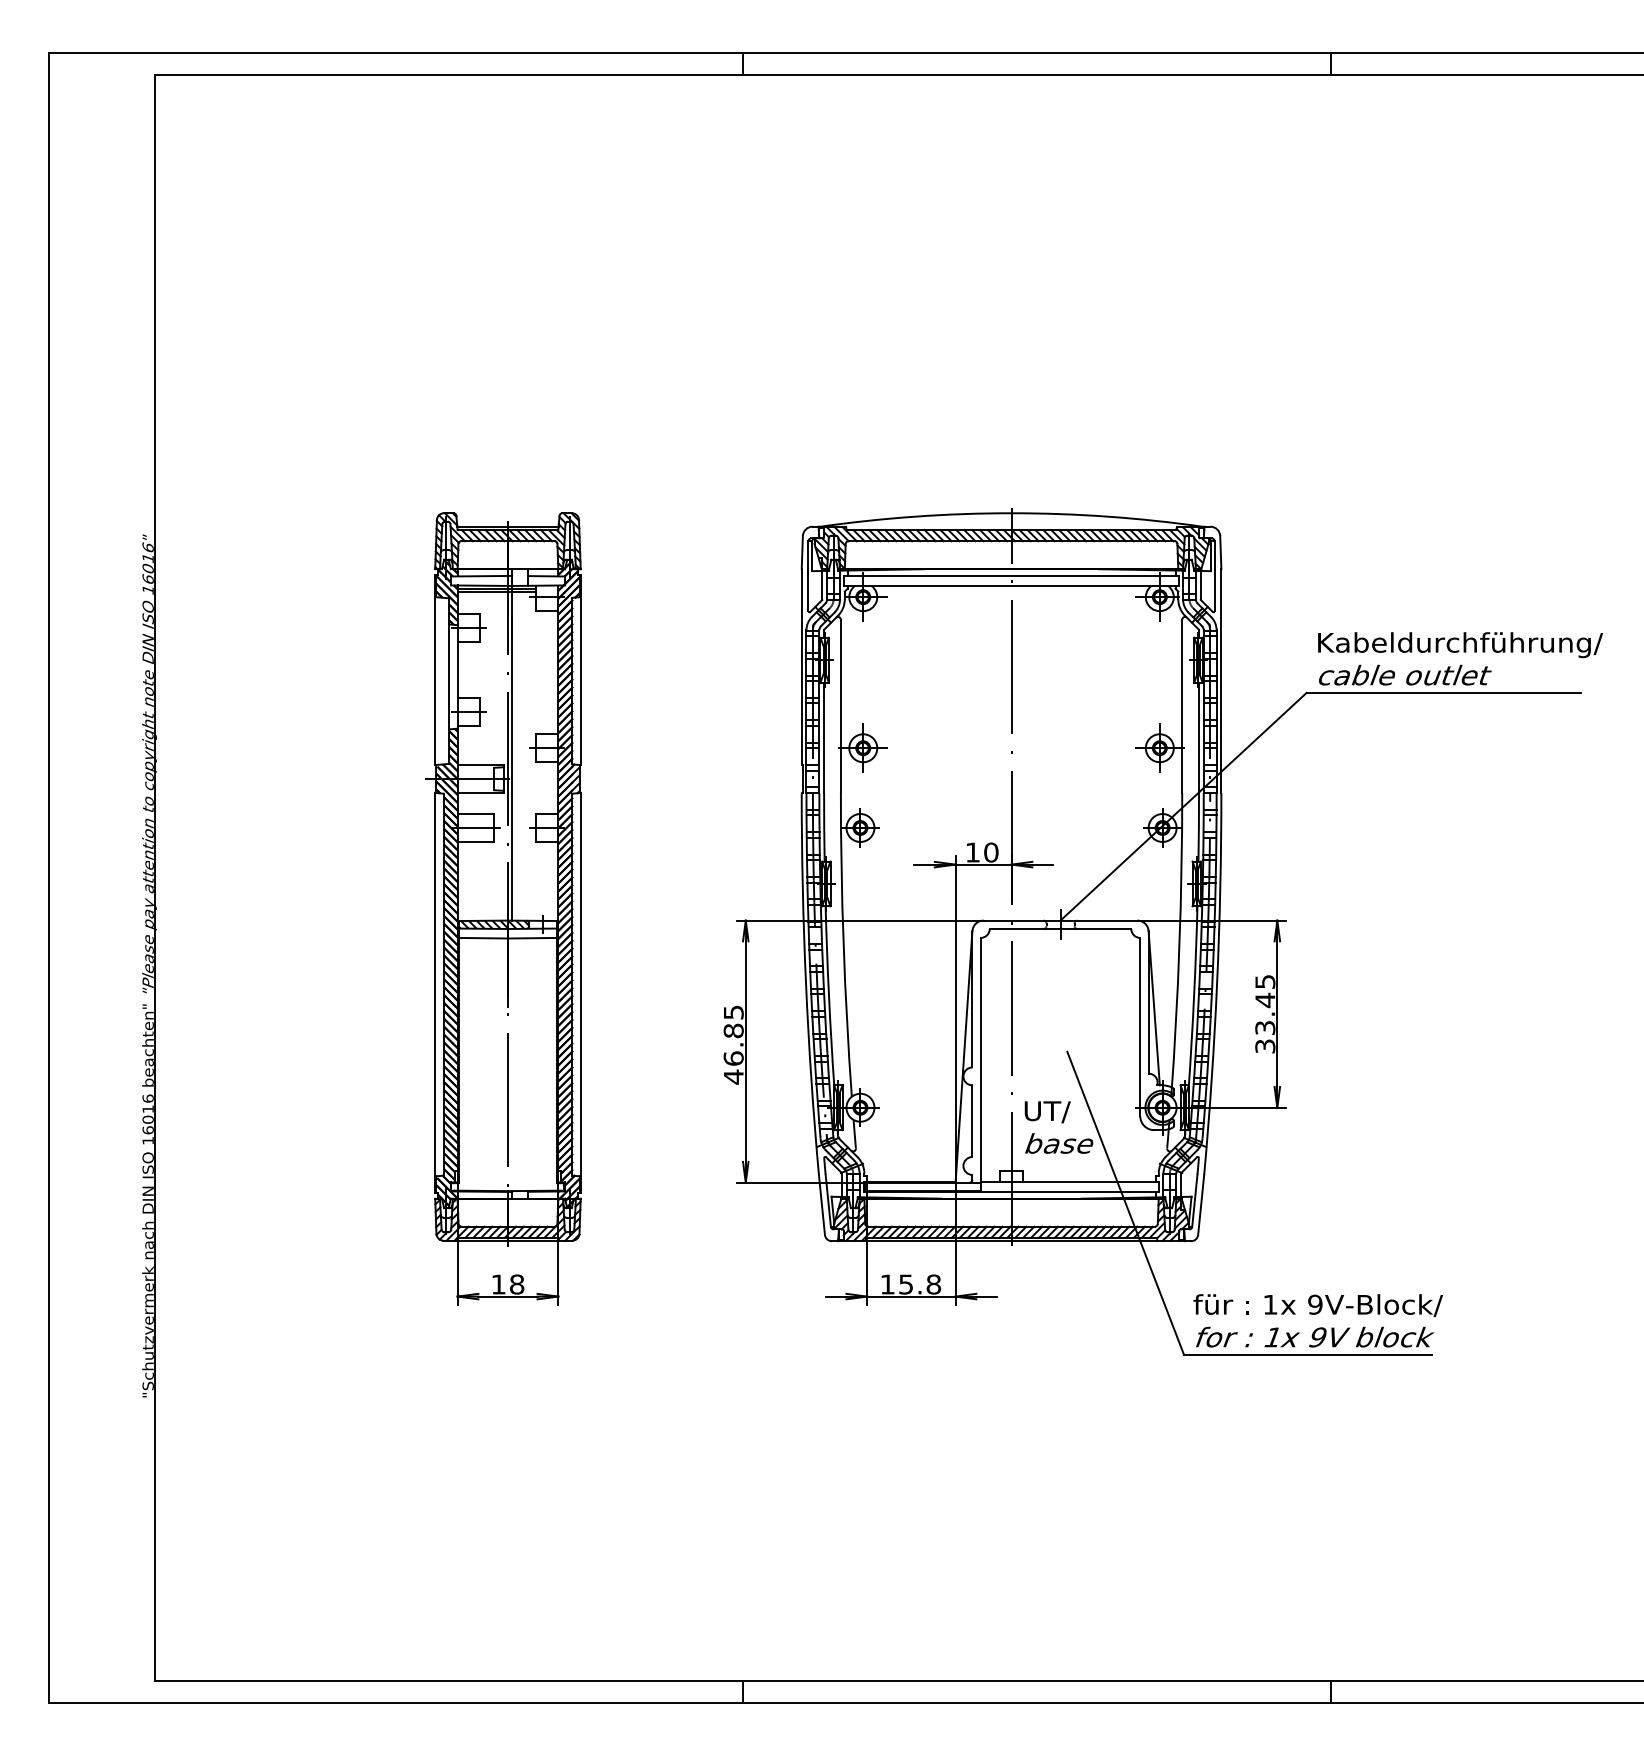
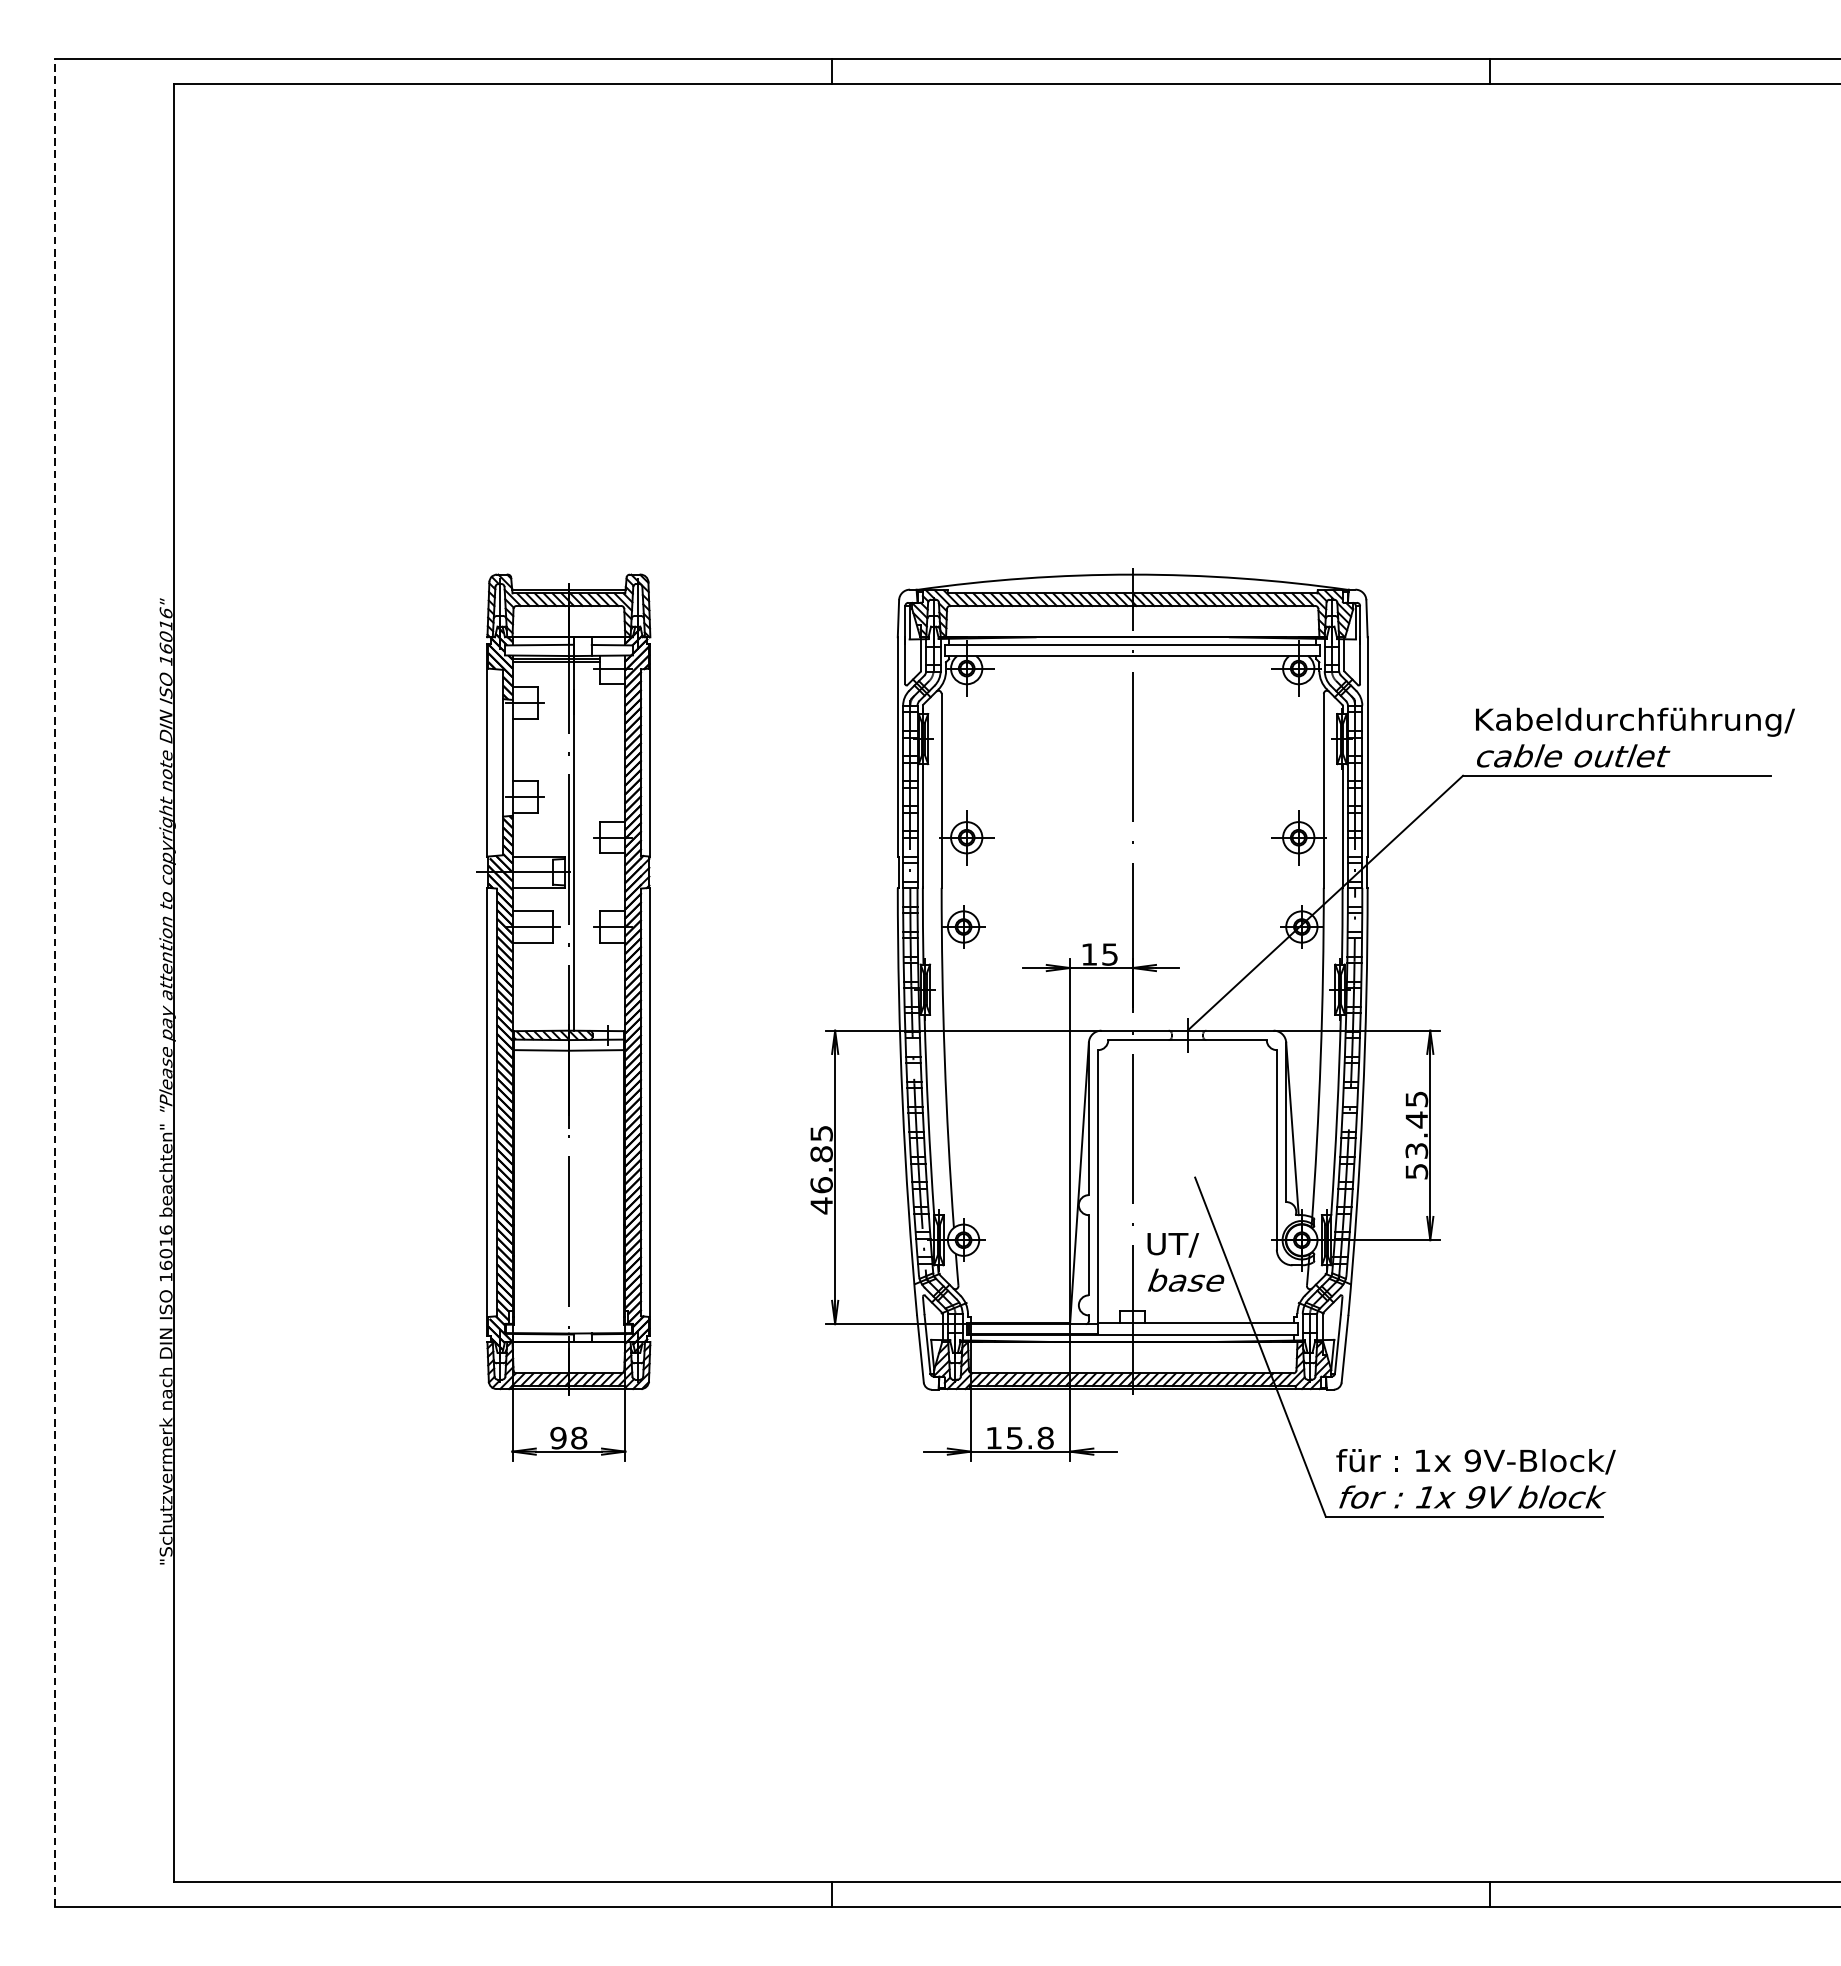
text: (991, 852) -> (1110, 954), 10 -> 15
line: (49, 877) -> (55, 982), solid -> dashed
text: (1264, 1045) -> (1415, 1170), 33.45 -> 53.45
text: (498, 1284) -> (558, 1438), 18 -> 98

